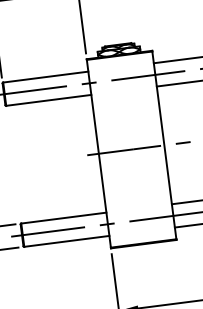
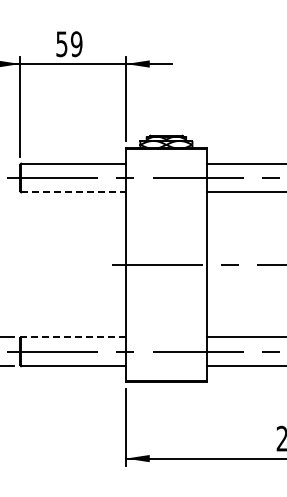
line: (49, 100) -> (74, 192), solid -> dashed
line: (63, 218) -> (73, 337), solid -> dashed

